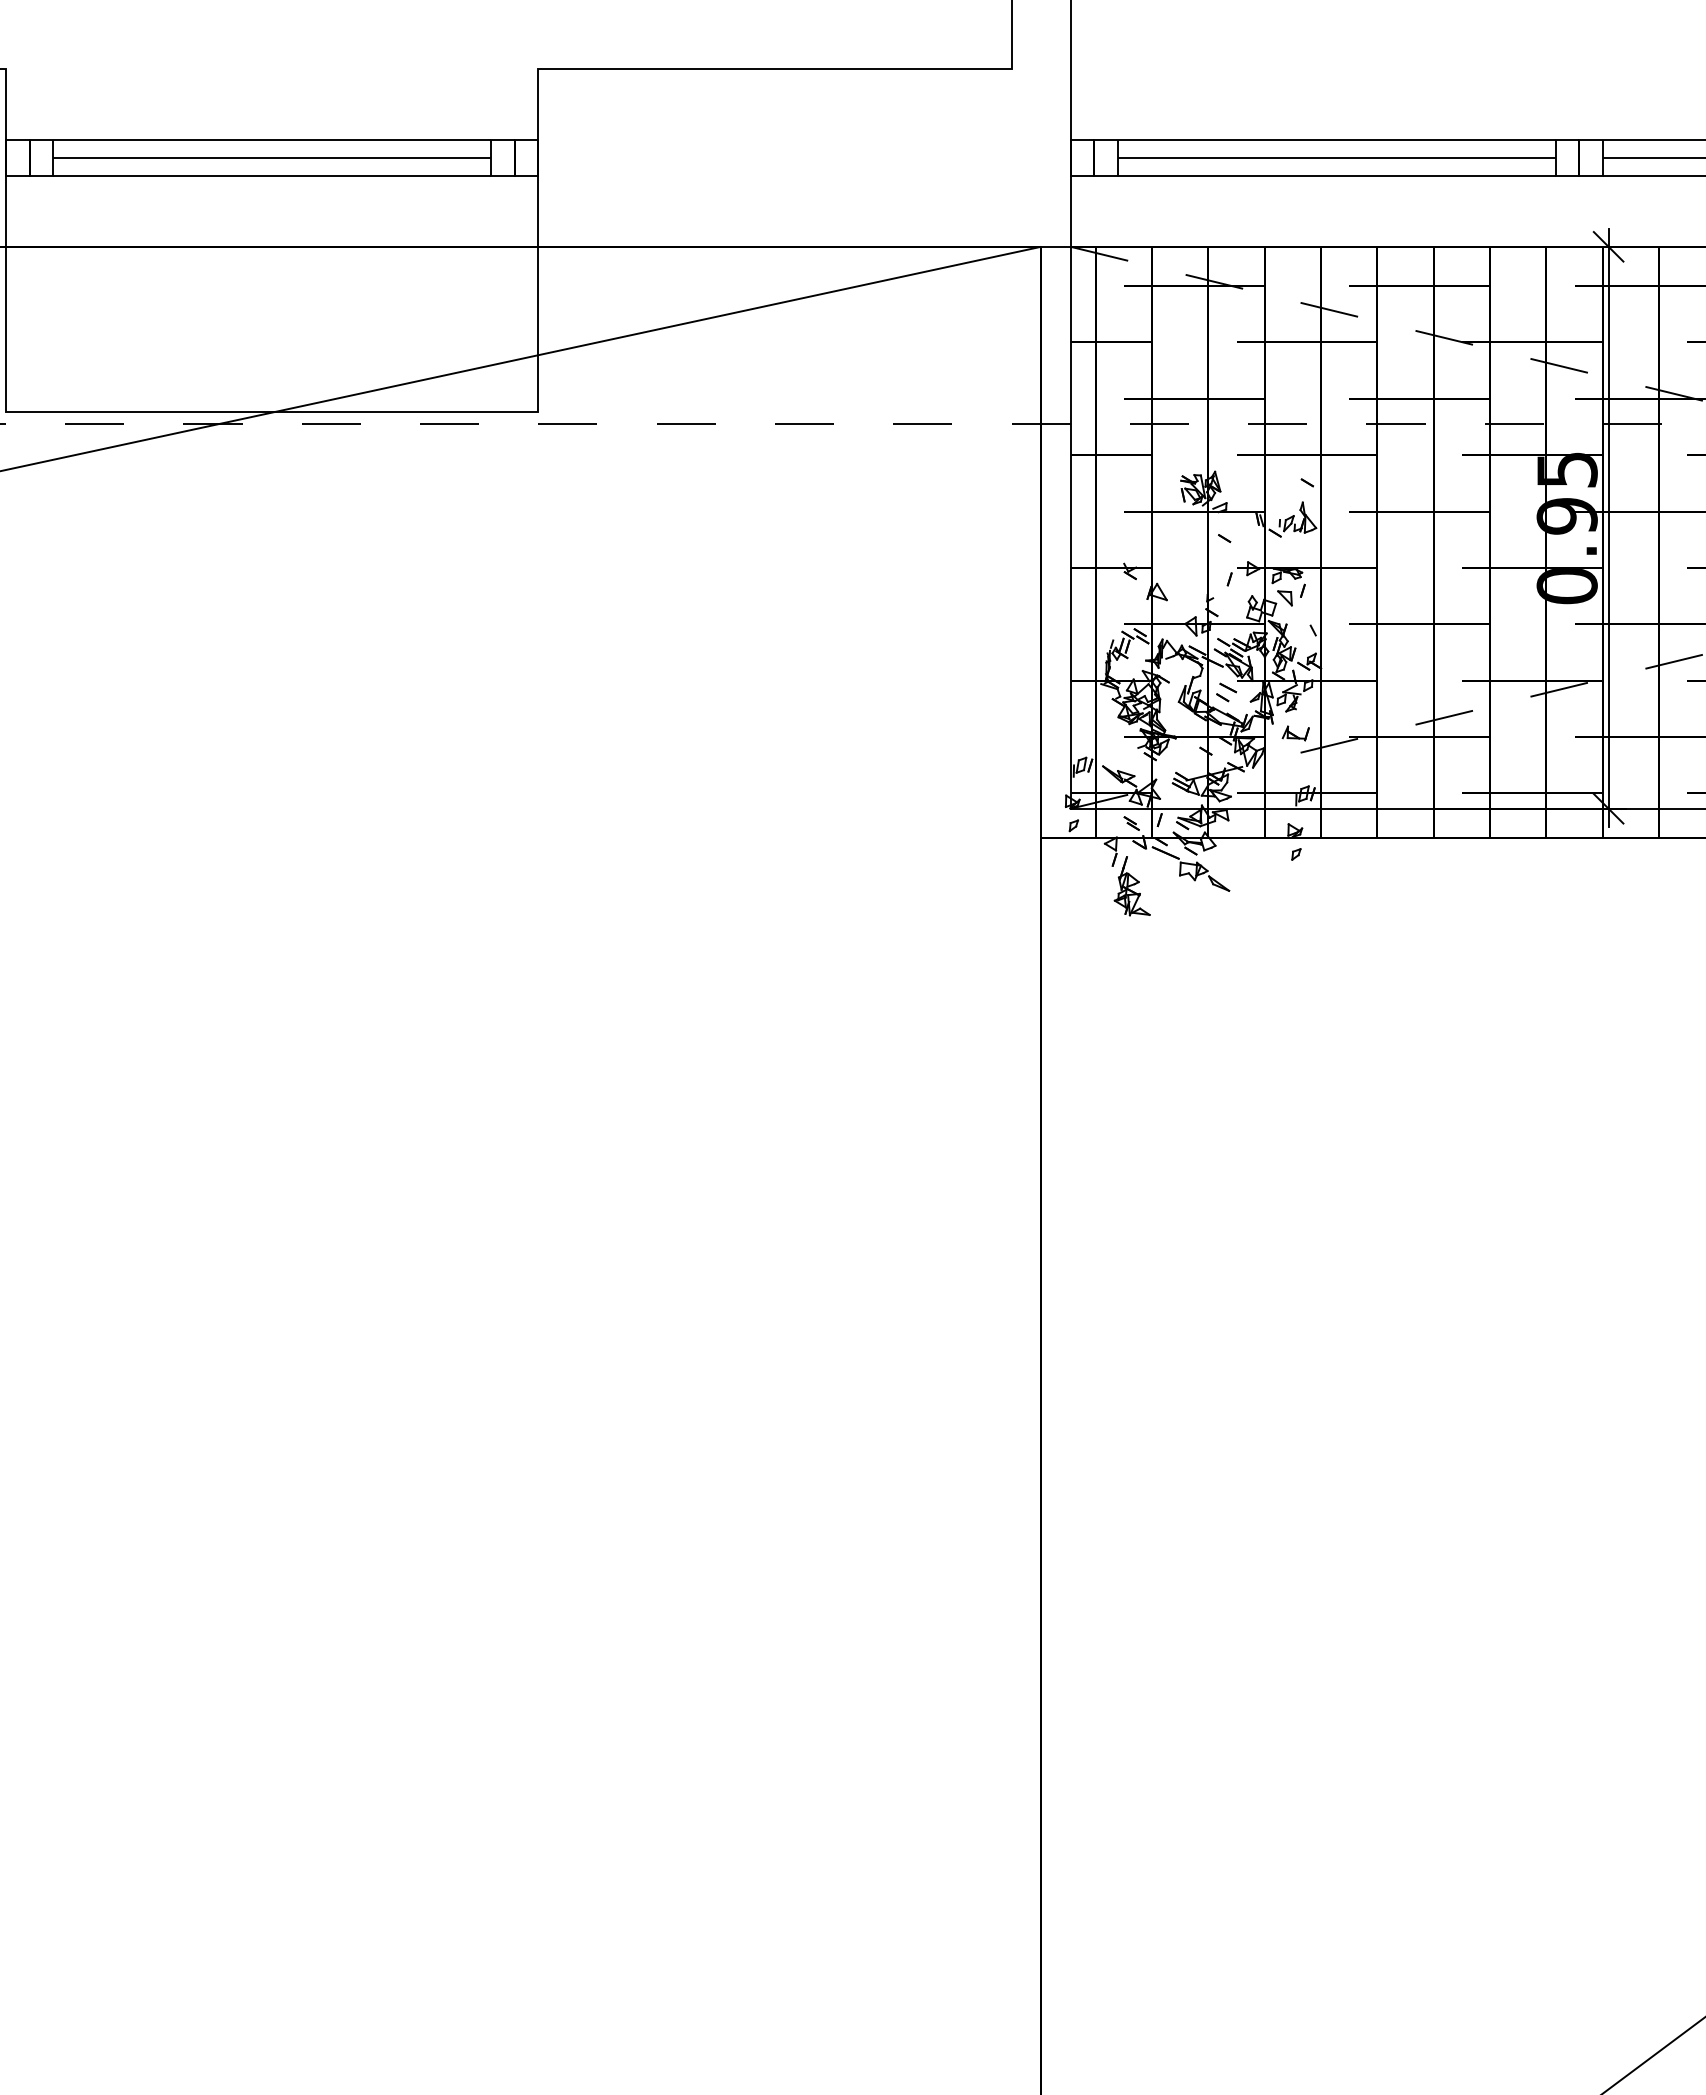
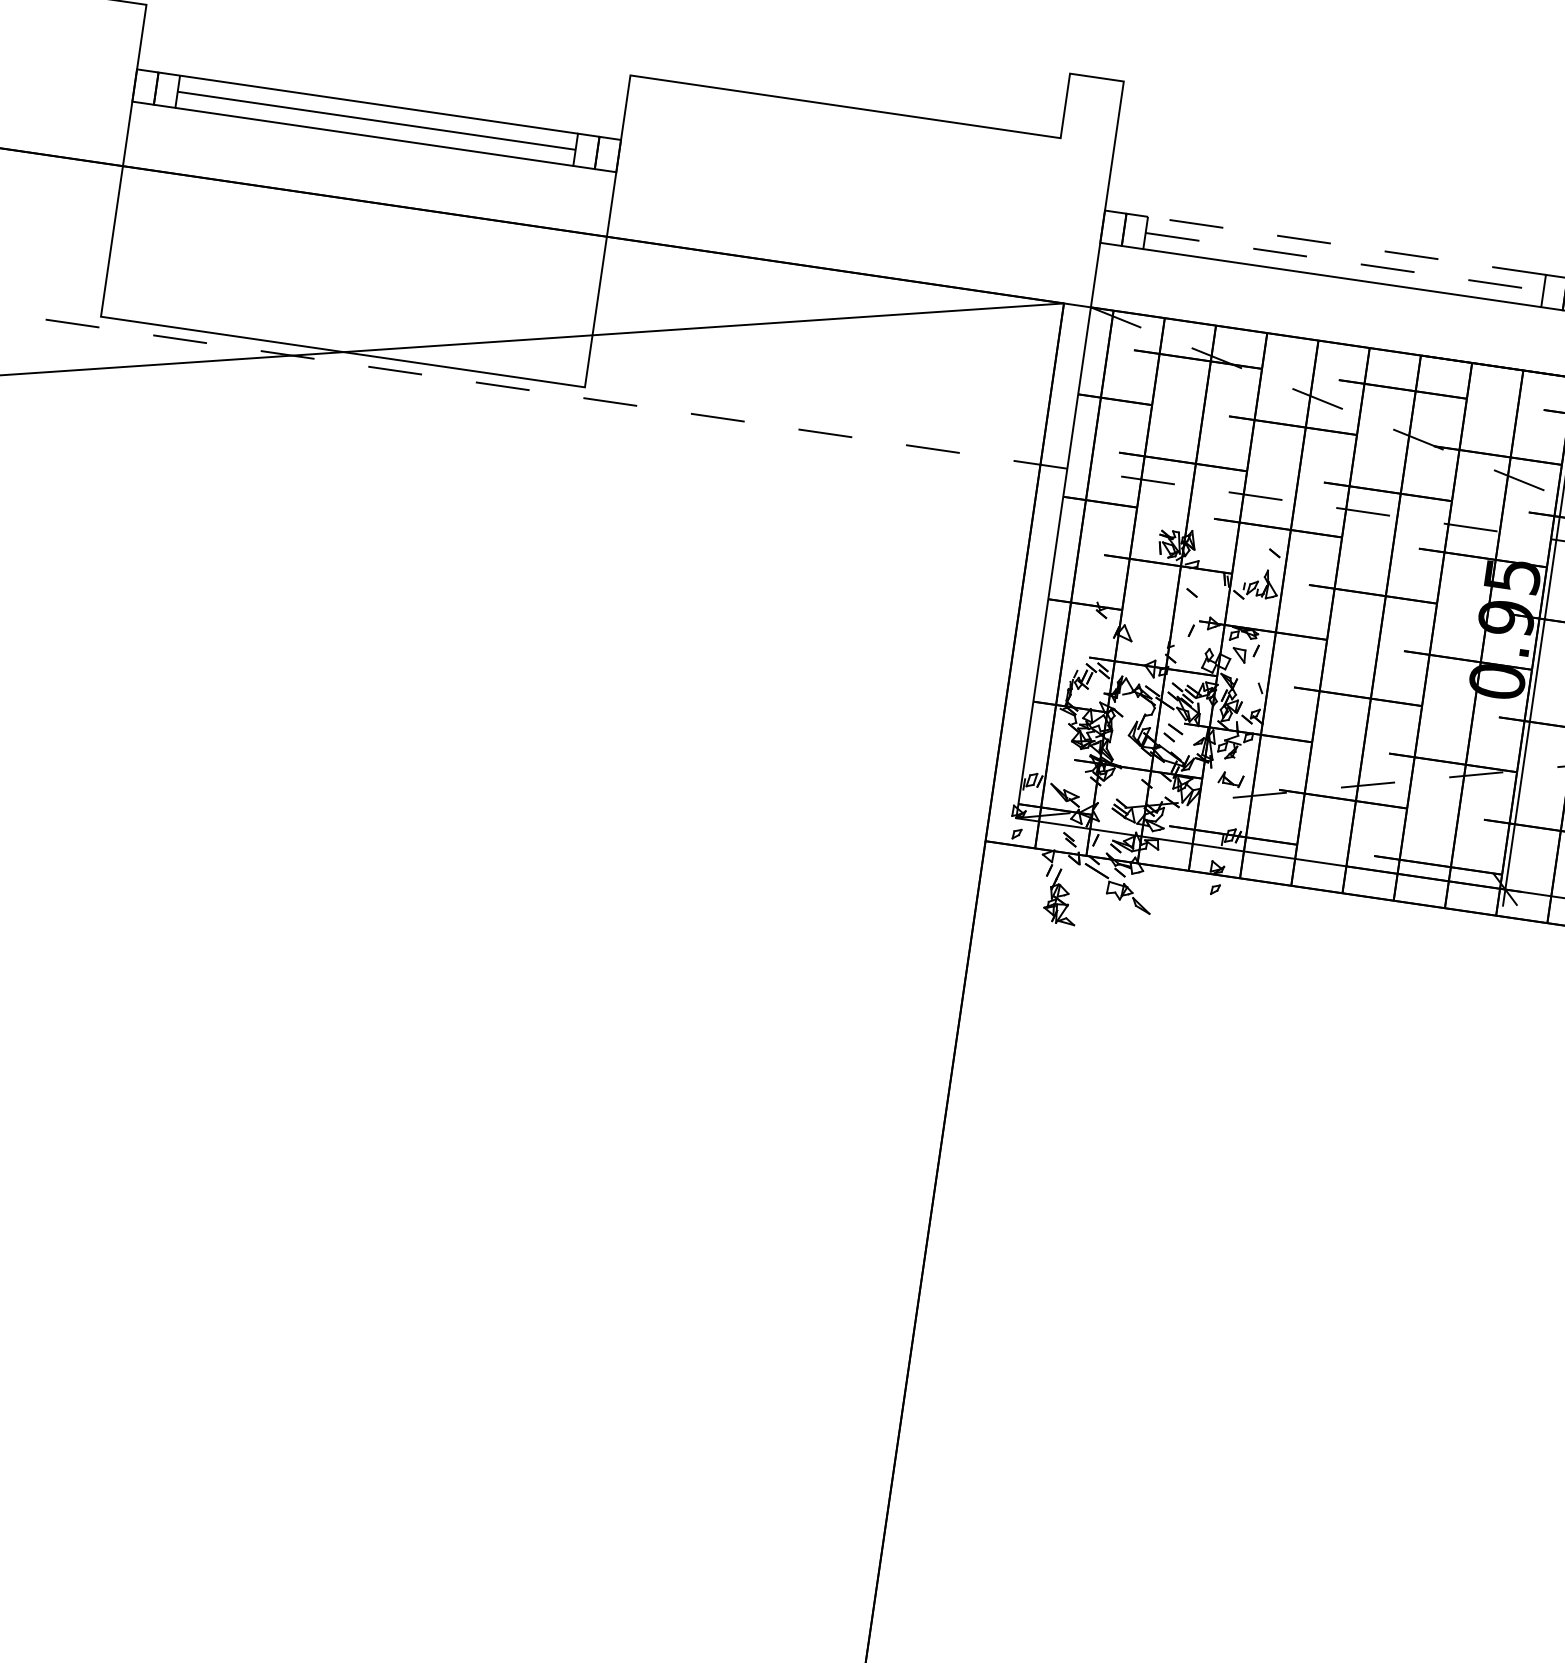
line: (1336, 140) -> (1346, 245), solid -> dashed
line: (1336, 158) -> (1344, 262), solid -> dashed

